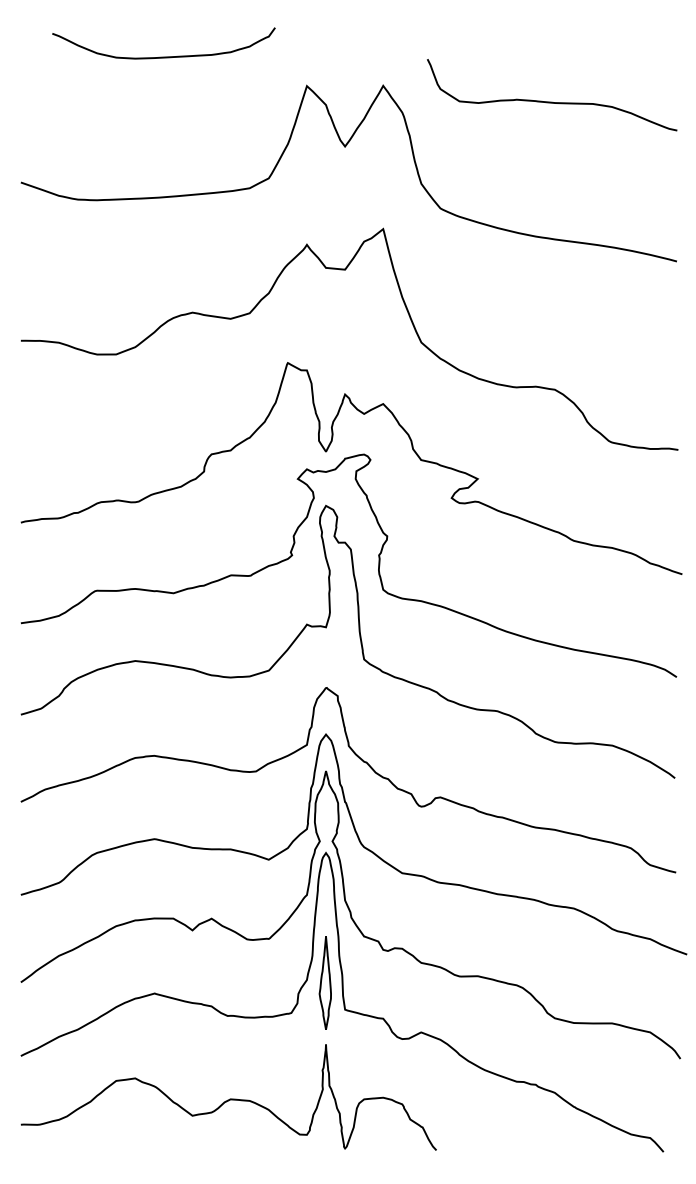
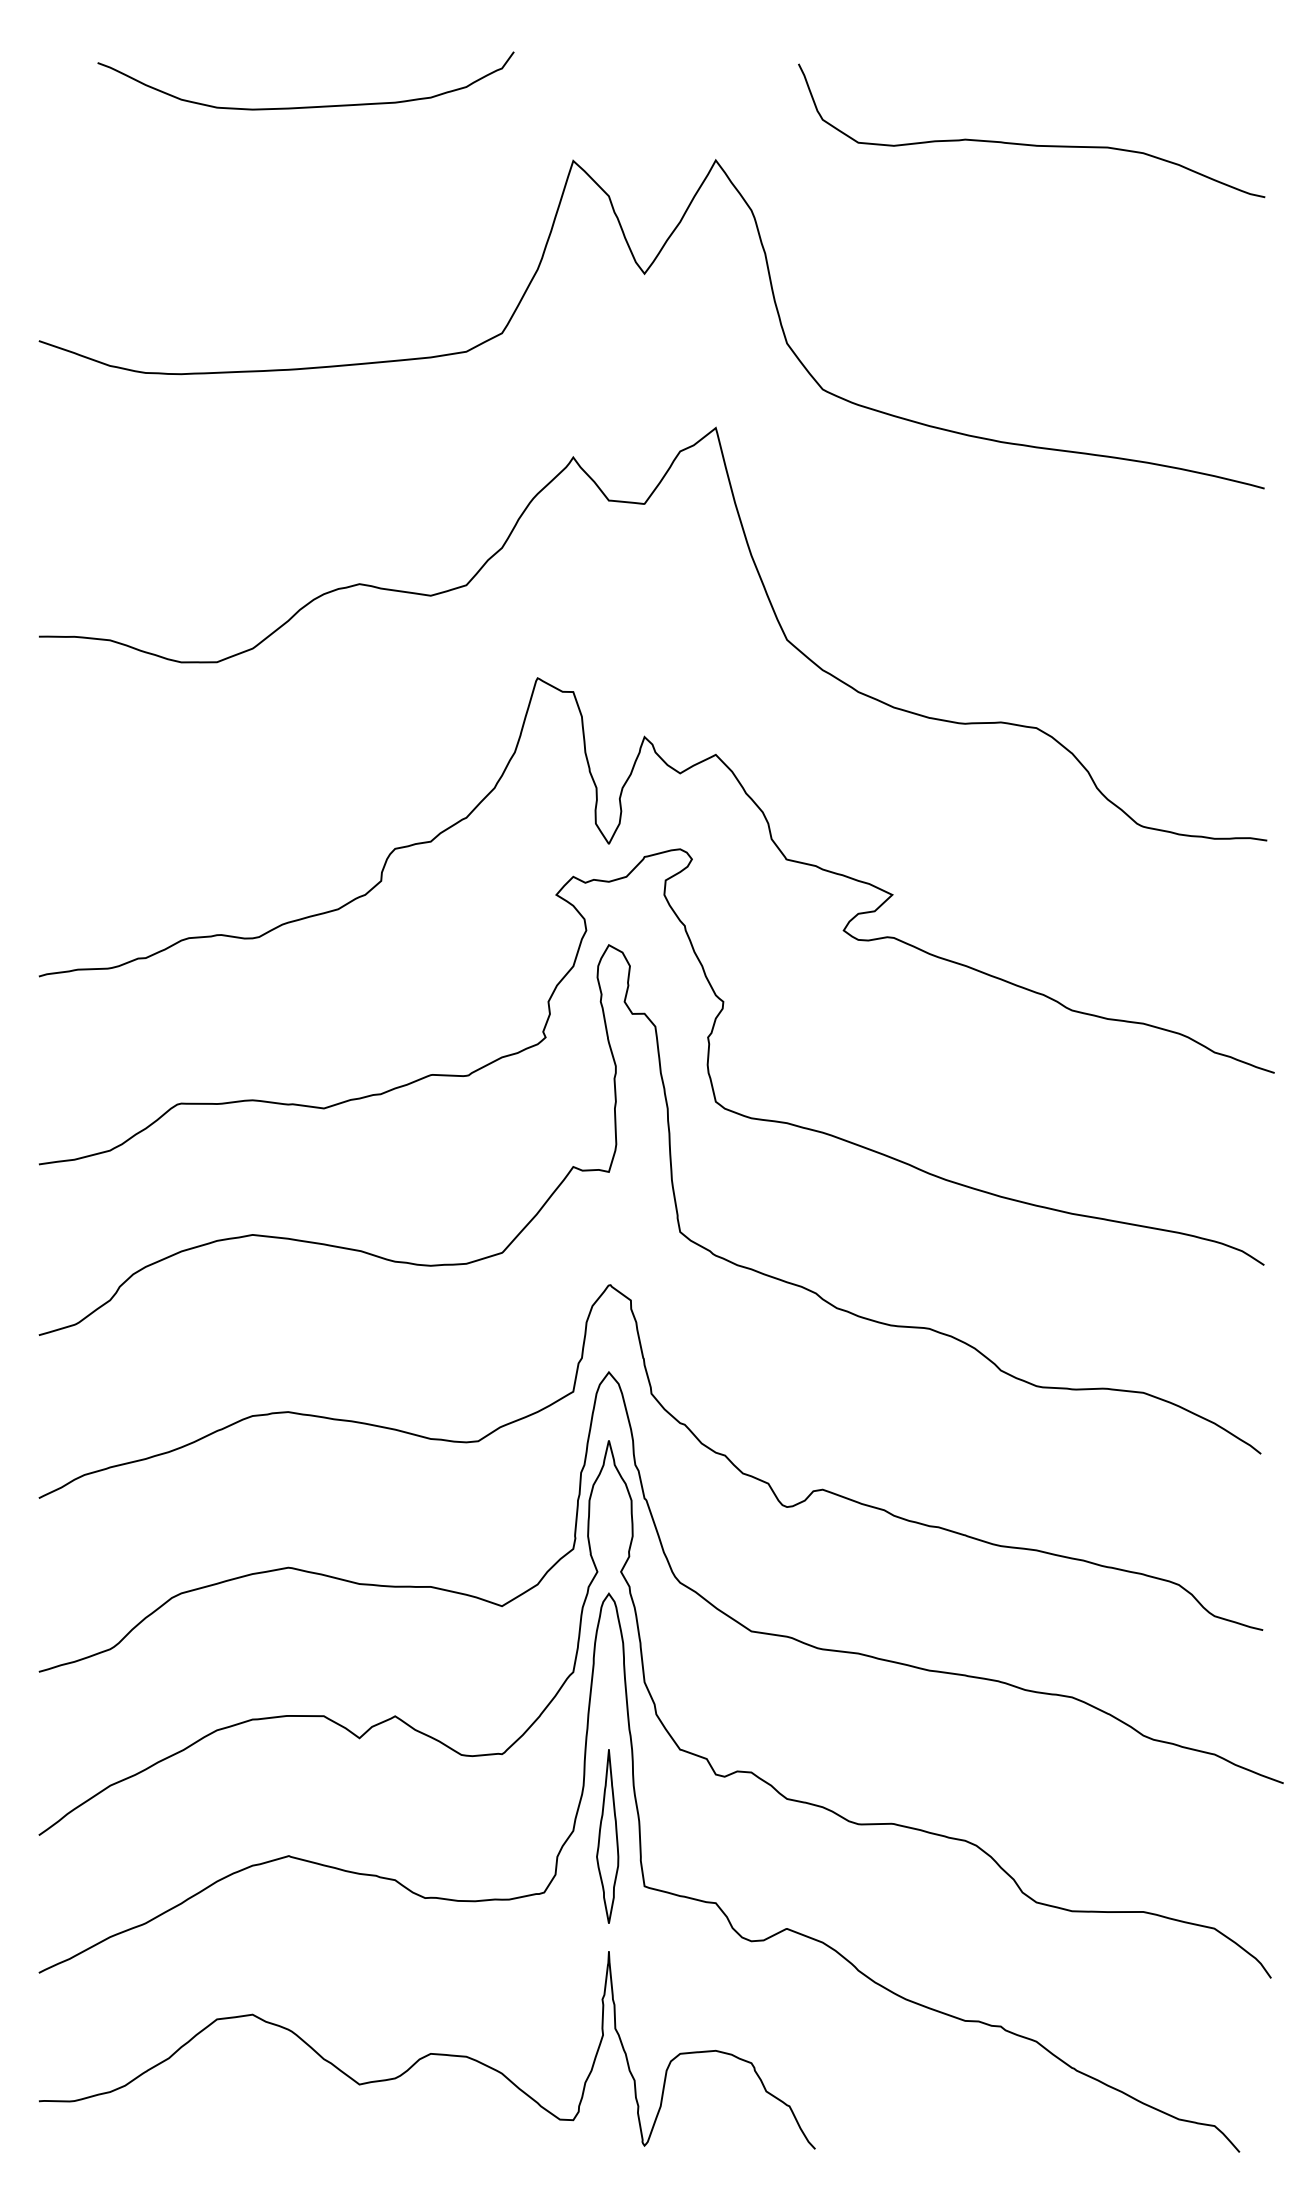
curve: (552, 101) -> (1032, 142), moved

